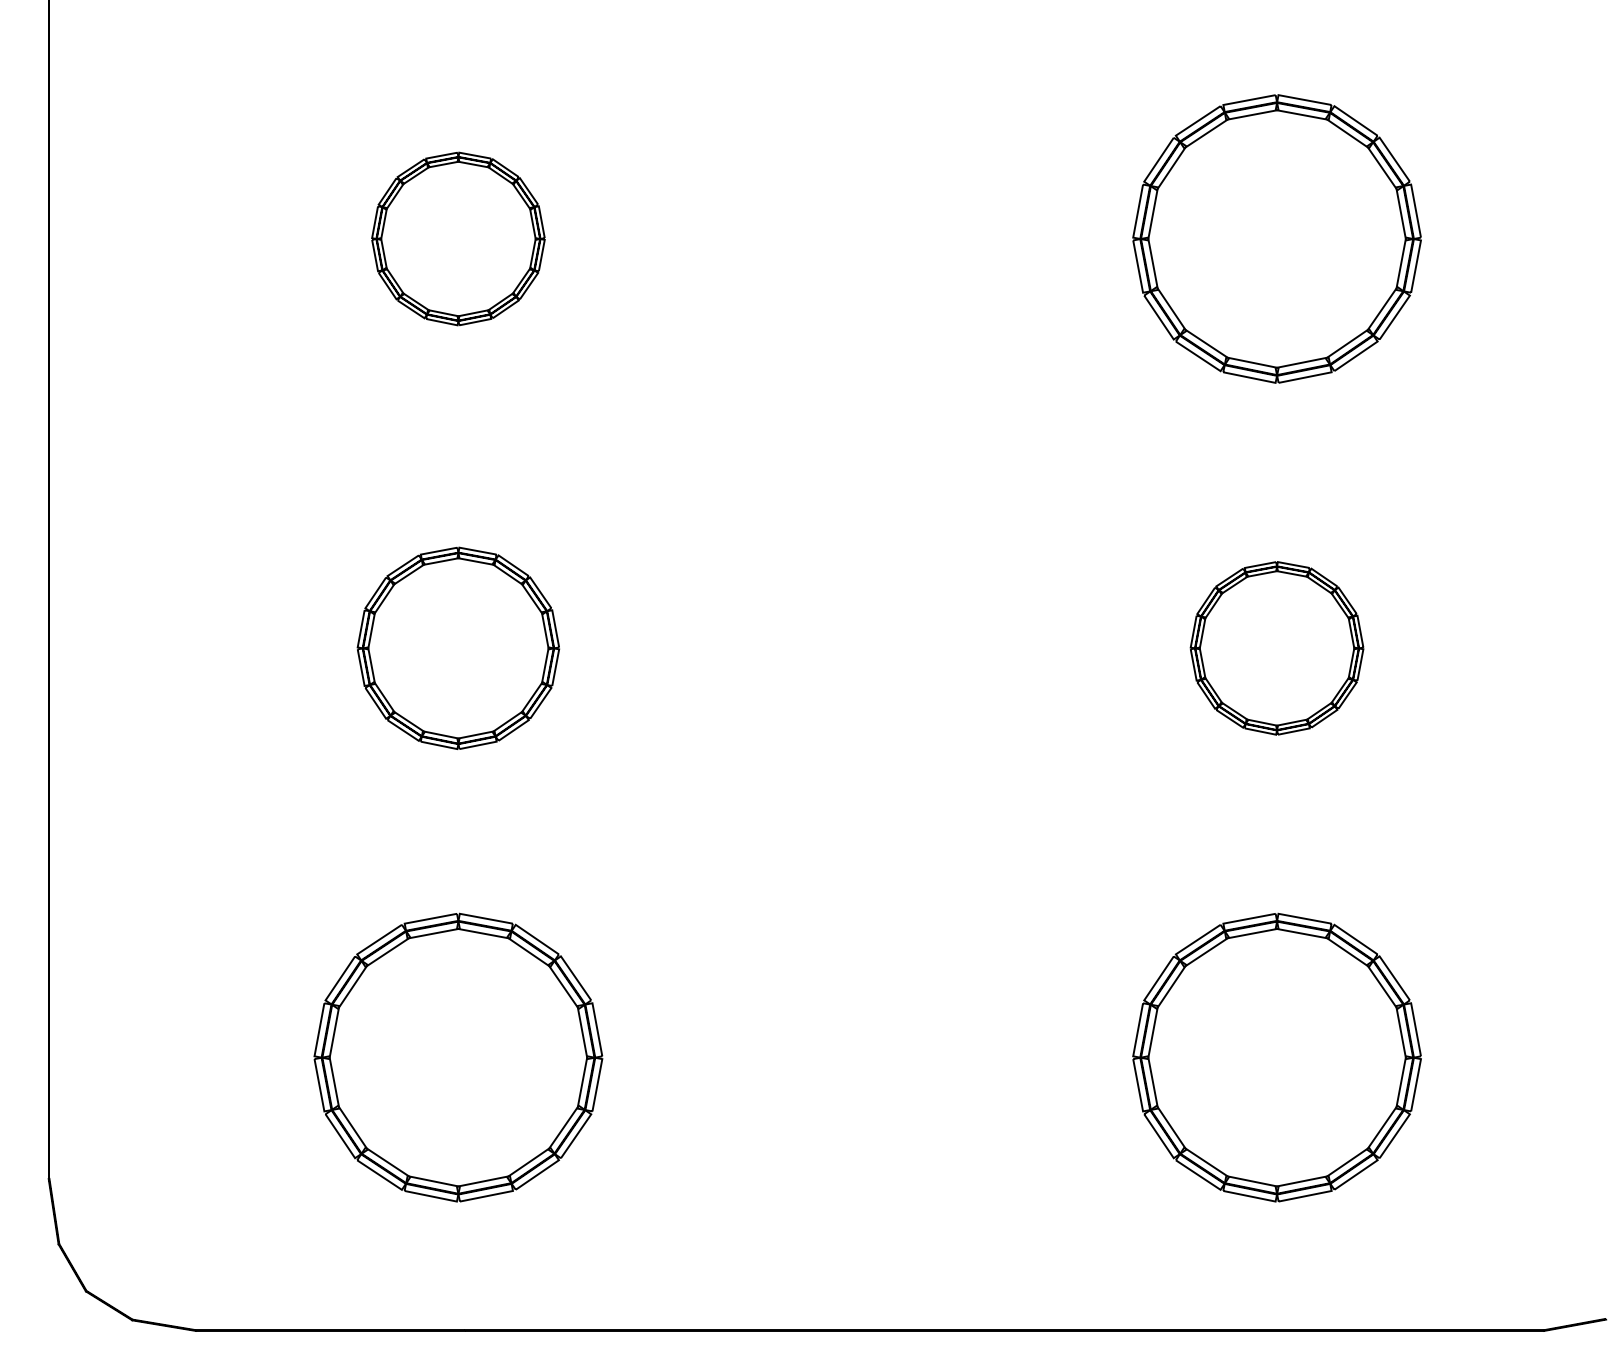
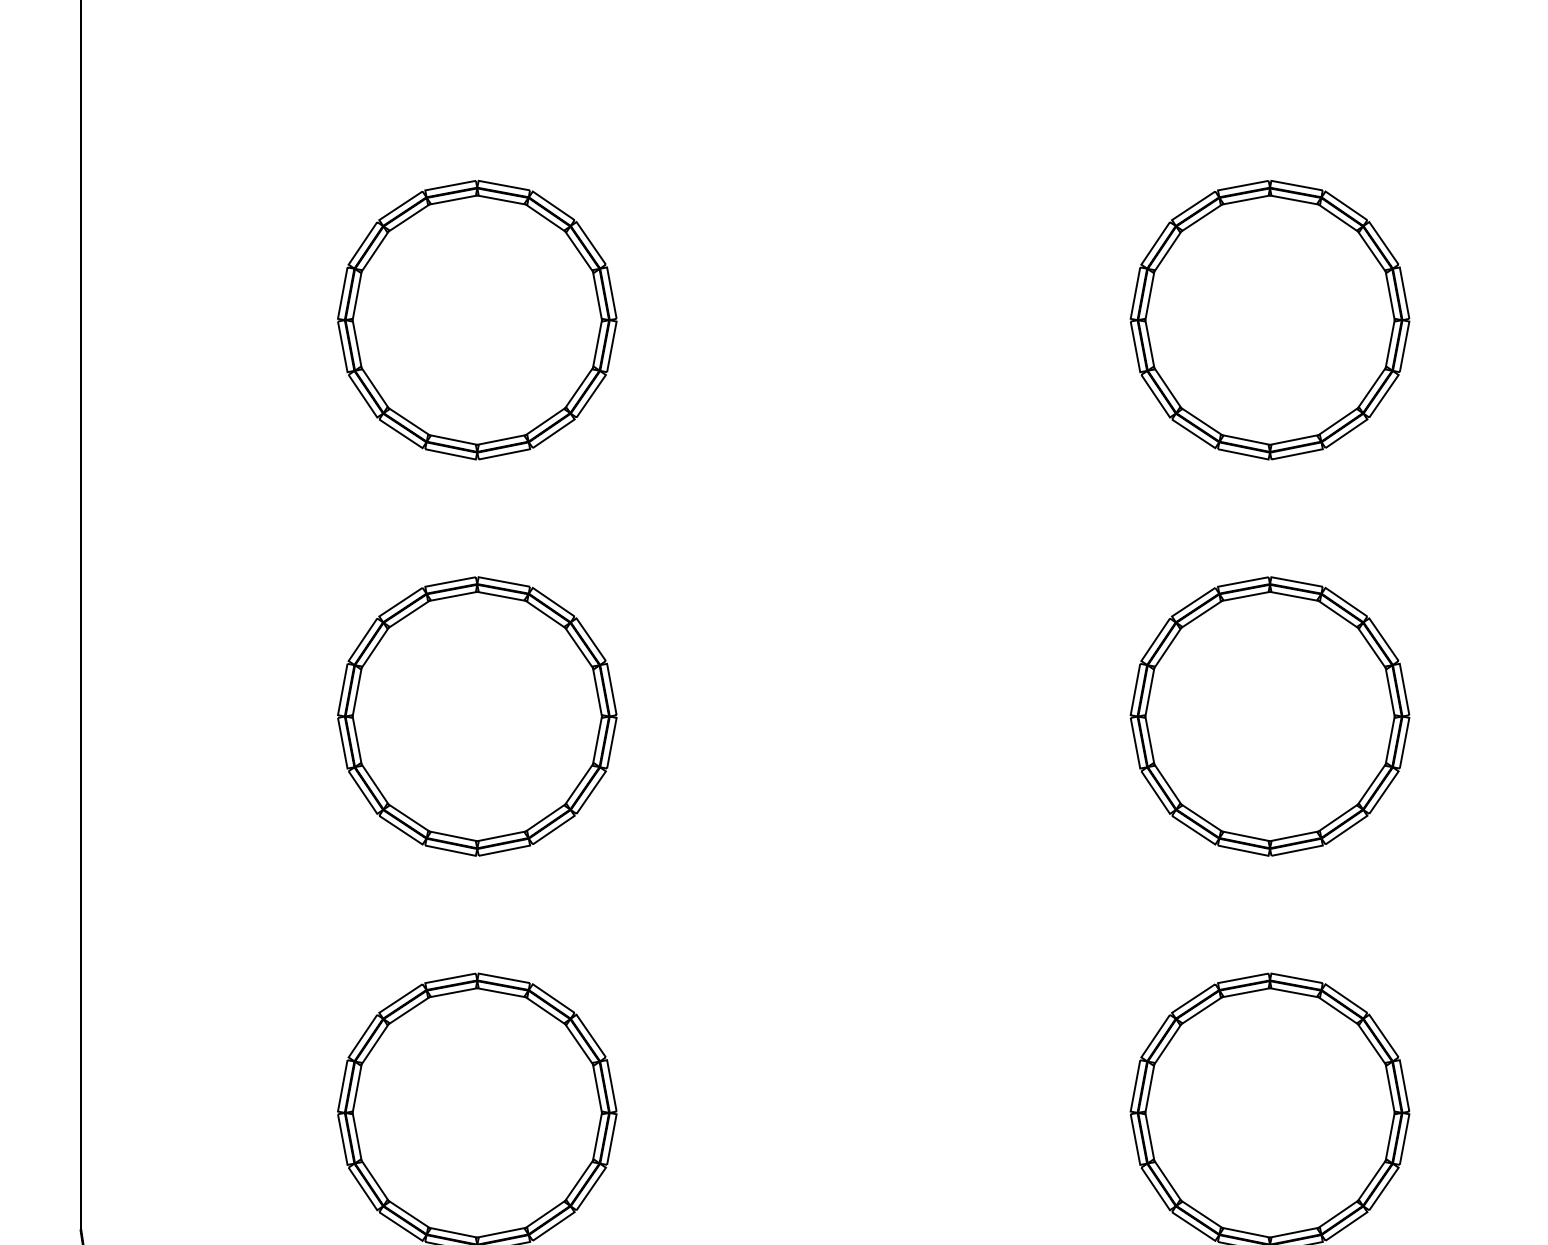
part: (458, 238) -> (477, 319), size x1.67
part: (458, 648) -> (477, 716), size x1.43
part: (1276, 648) -> (1269, 716), size x1.67

